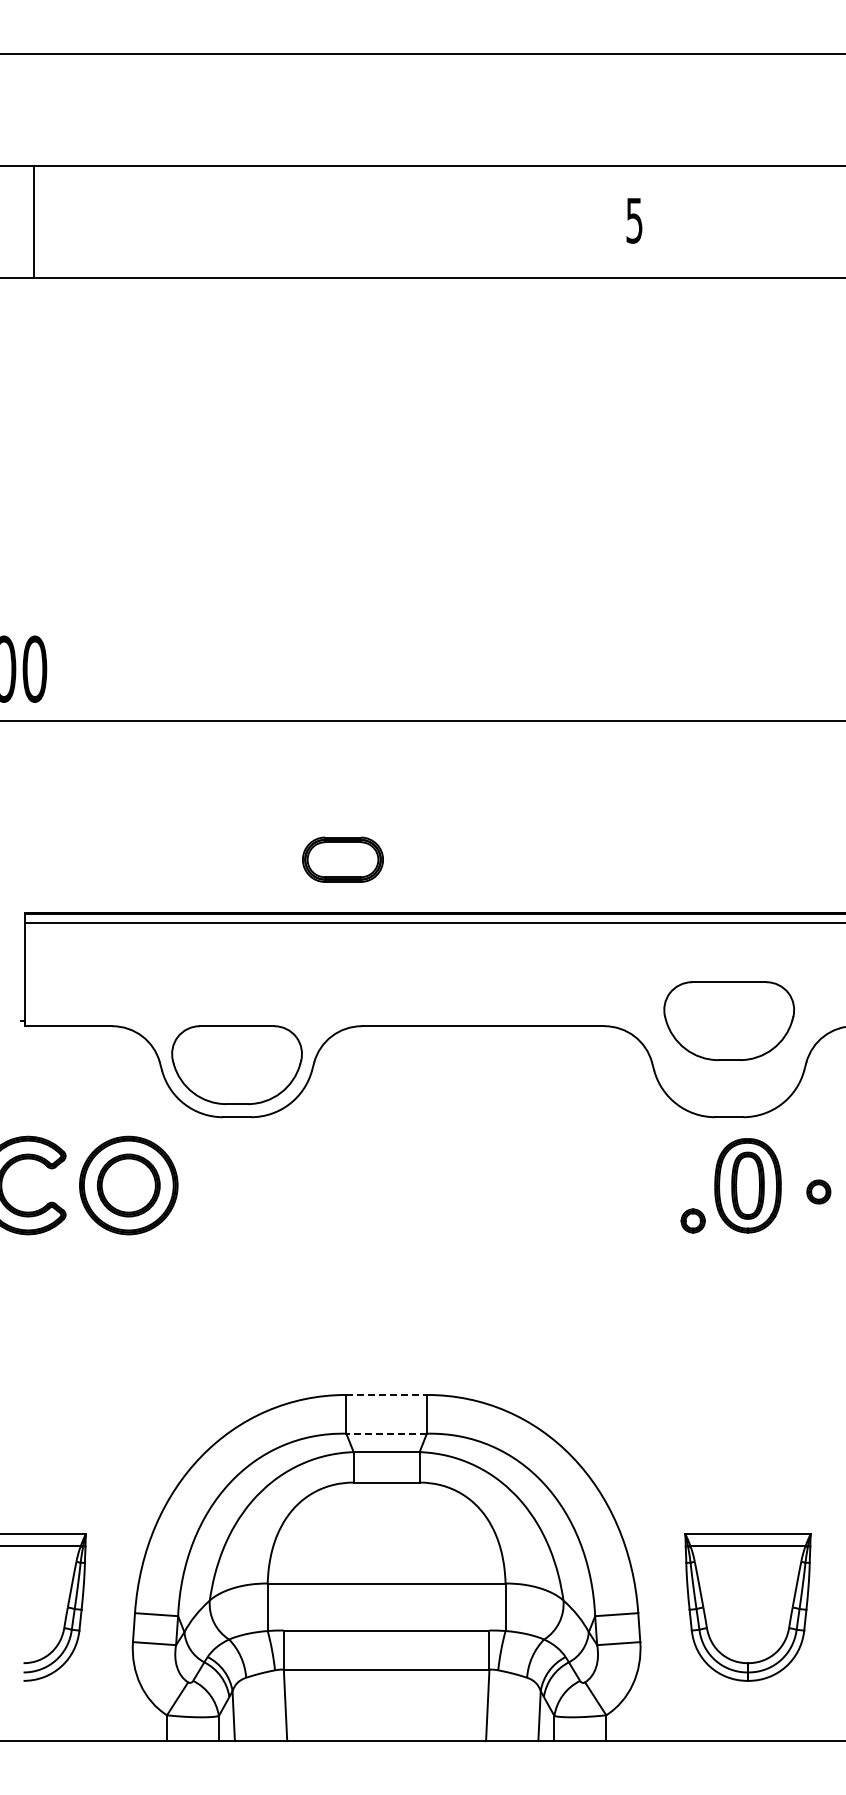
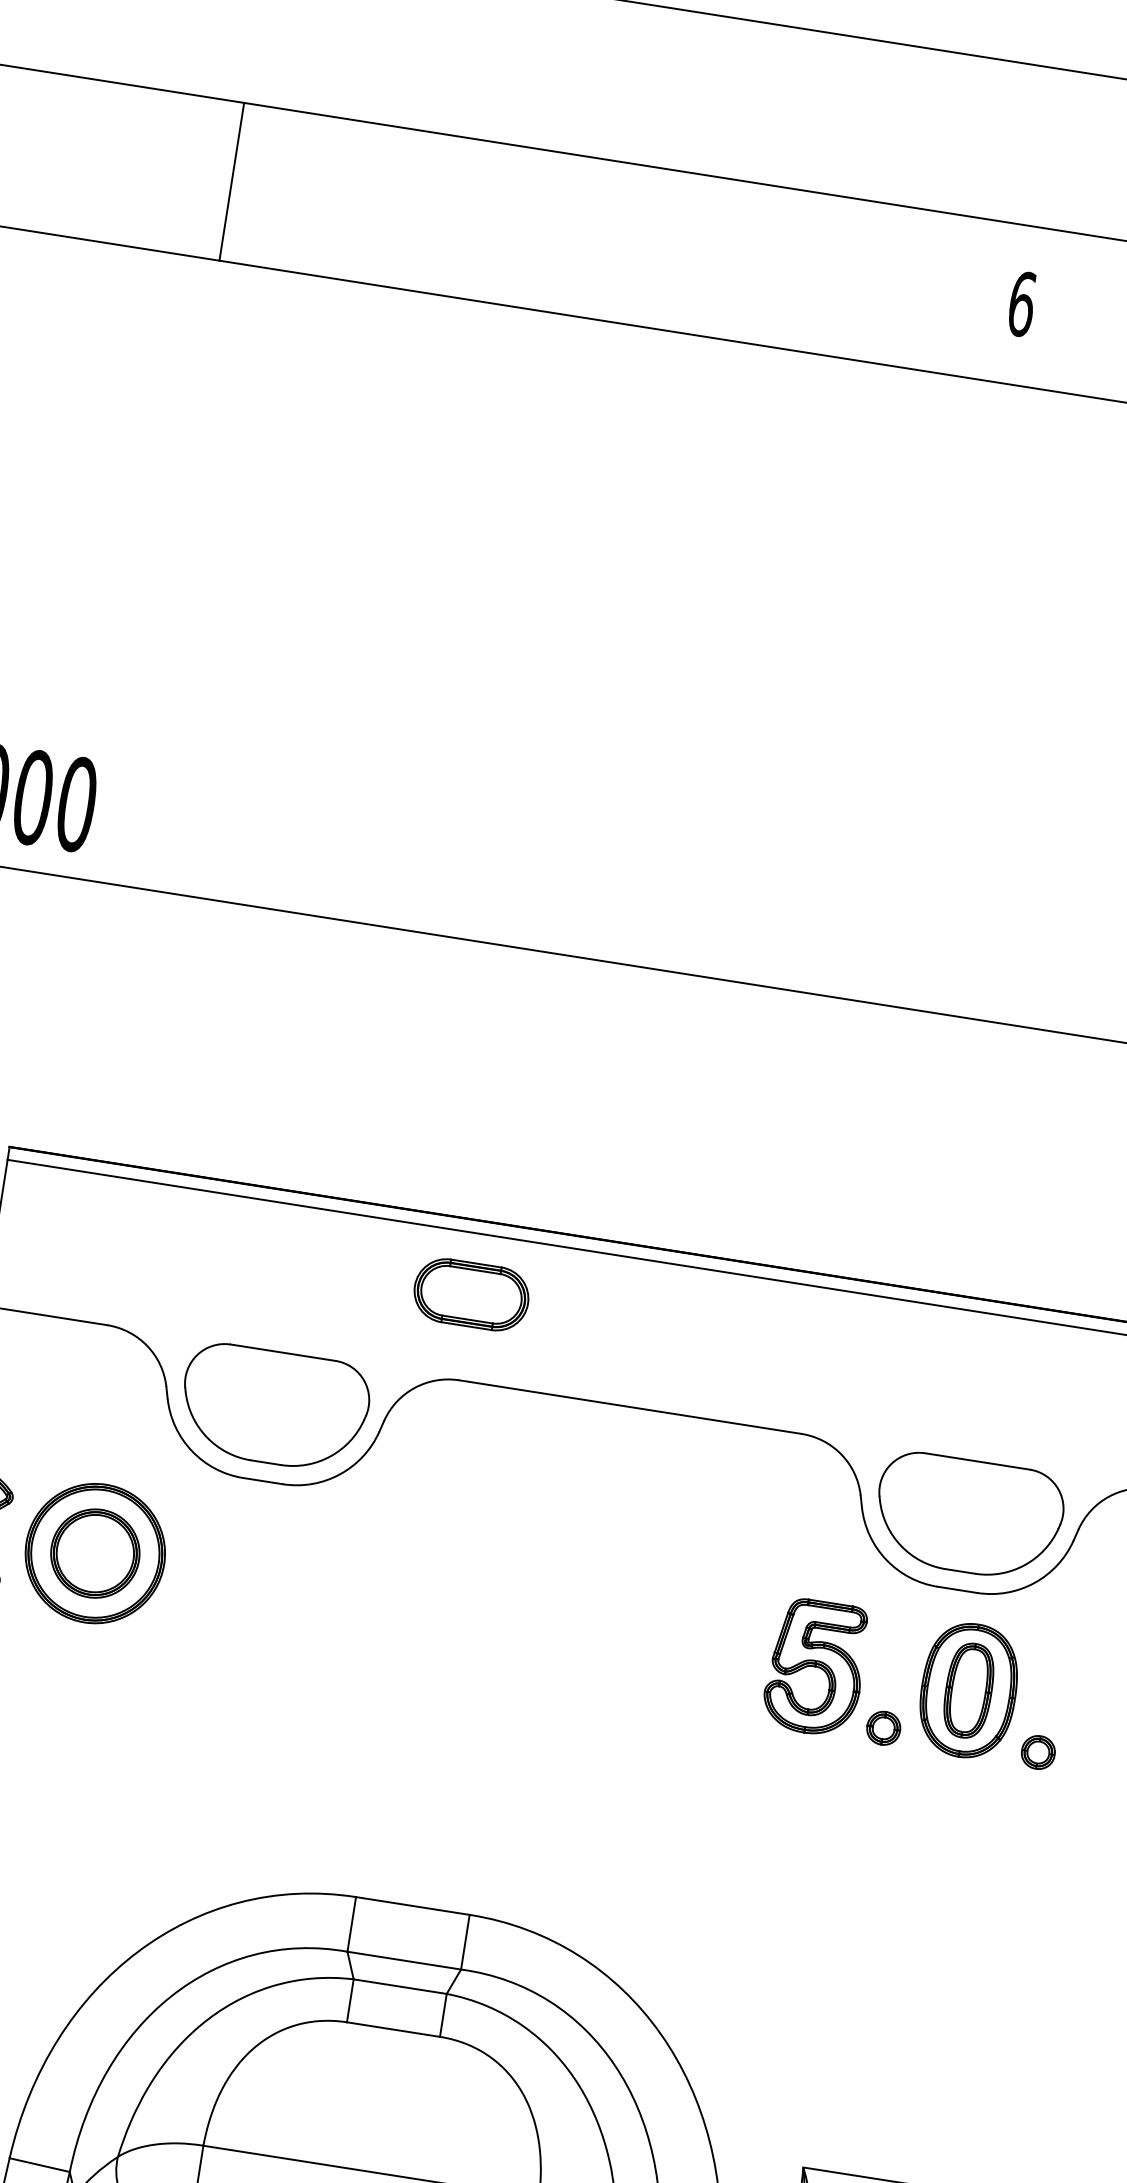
text: (634, 220) -> (1021, 303), 5 -> 6
line: (33, 221) -> (231, 181), moved
part: (342, 859) -> (470, 1294), moved
part: (728, 1020) -> (968, 1515), moved
part: (639, 1186) -> (815, 1667), added
part: (818, 1191) -> (1038, 1751), moved
line: (387, 1394) -> (414, 1905), dashed -> solid
line: (386, 1433) -> (404, 1960), dashed -> solid

